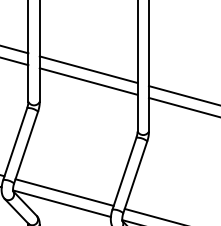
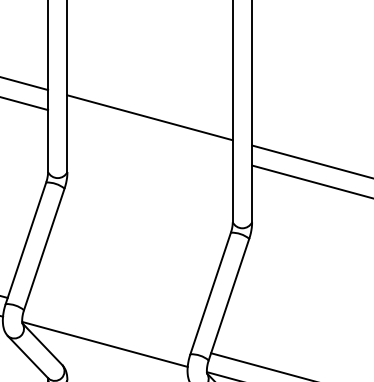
line: (88, 81) -> (149, 137), removed
line: (64, 192) -> (109, 325), removed

